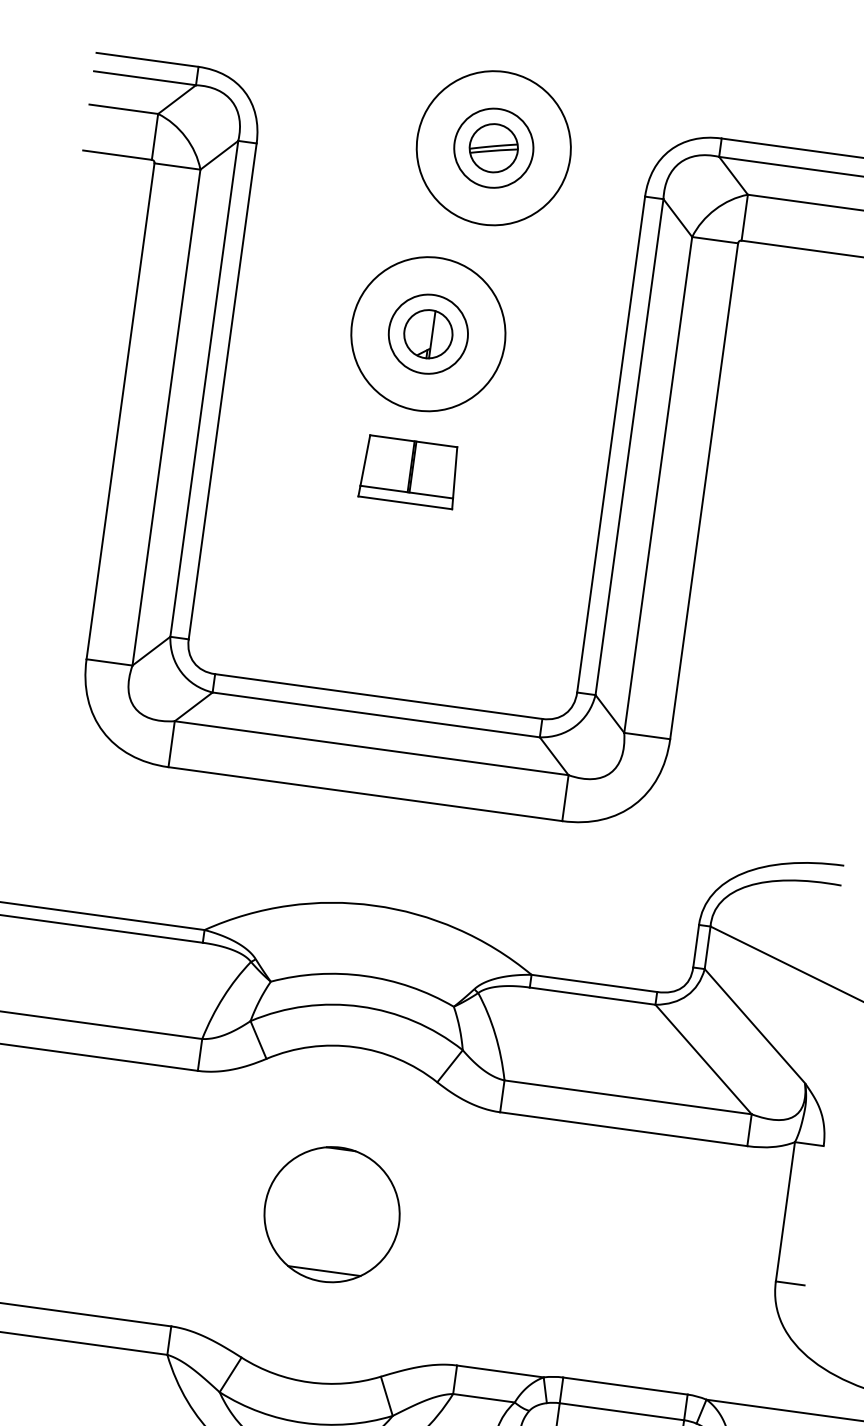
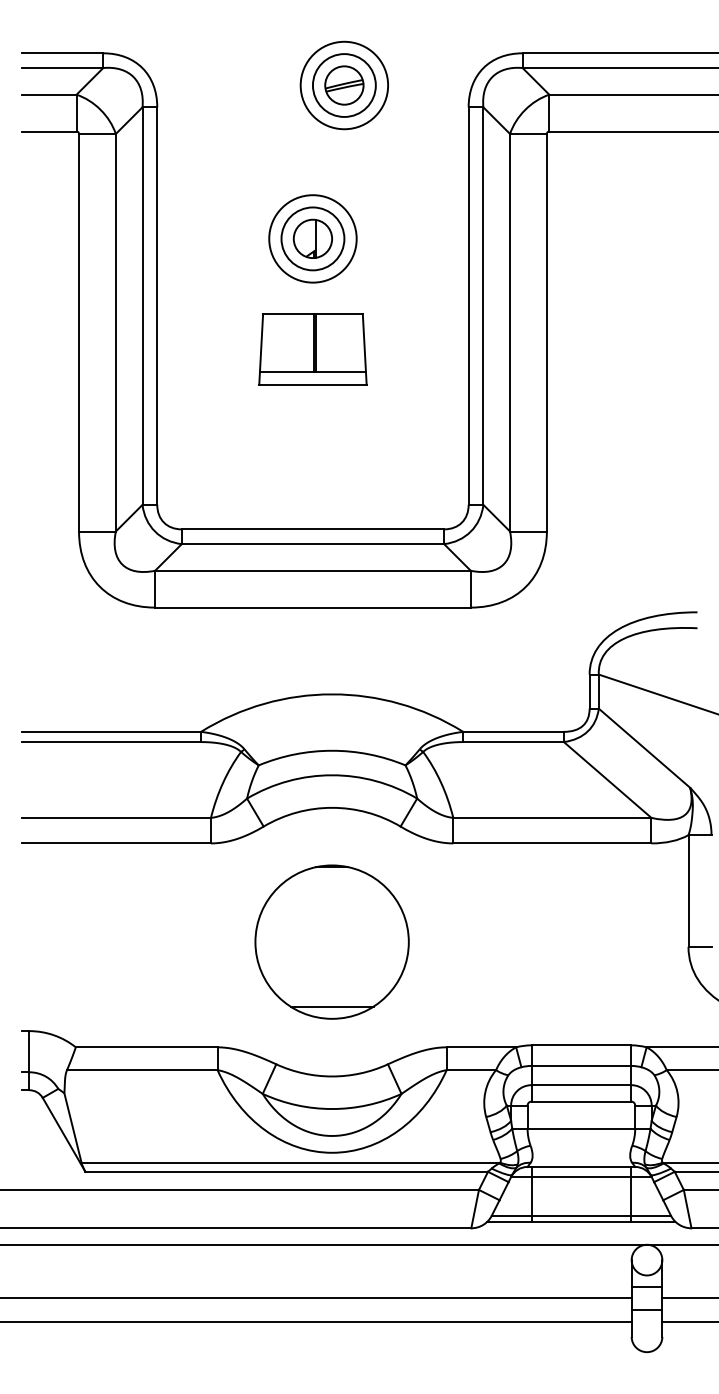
circle: (493, 148) -> (344, 85), size x0.71
circle: (427, 333) -> (312, 238), size x0.71
part: (408, 472) -> (312, 349), size x1.43
part: (331, 1213) -> (331, 941), size x1.43

